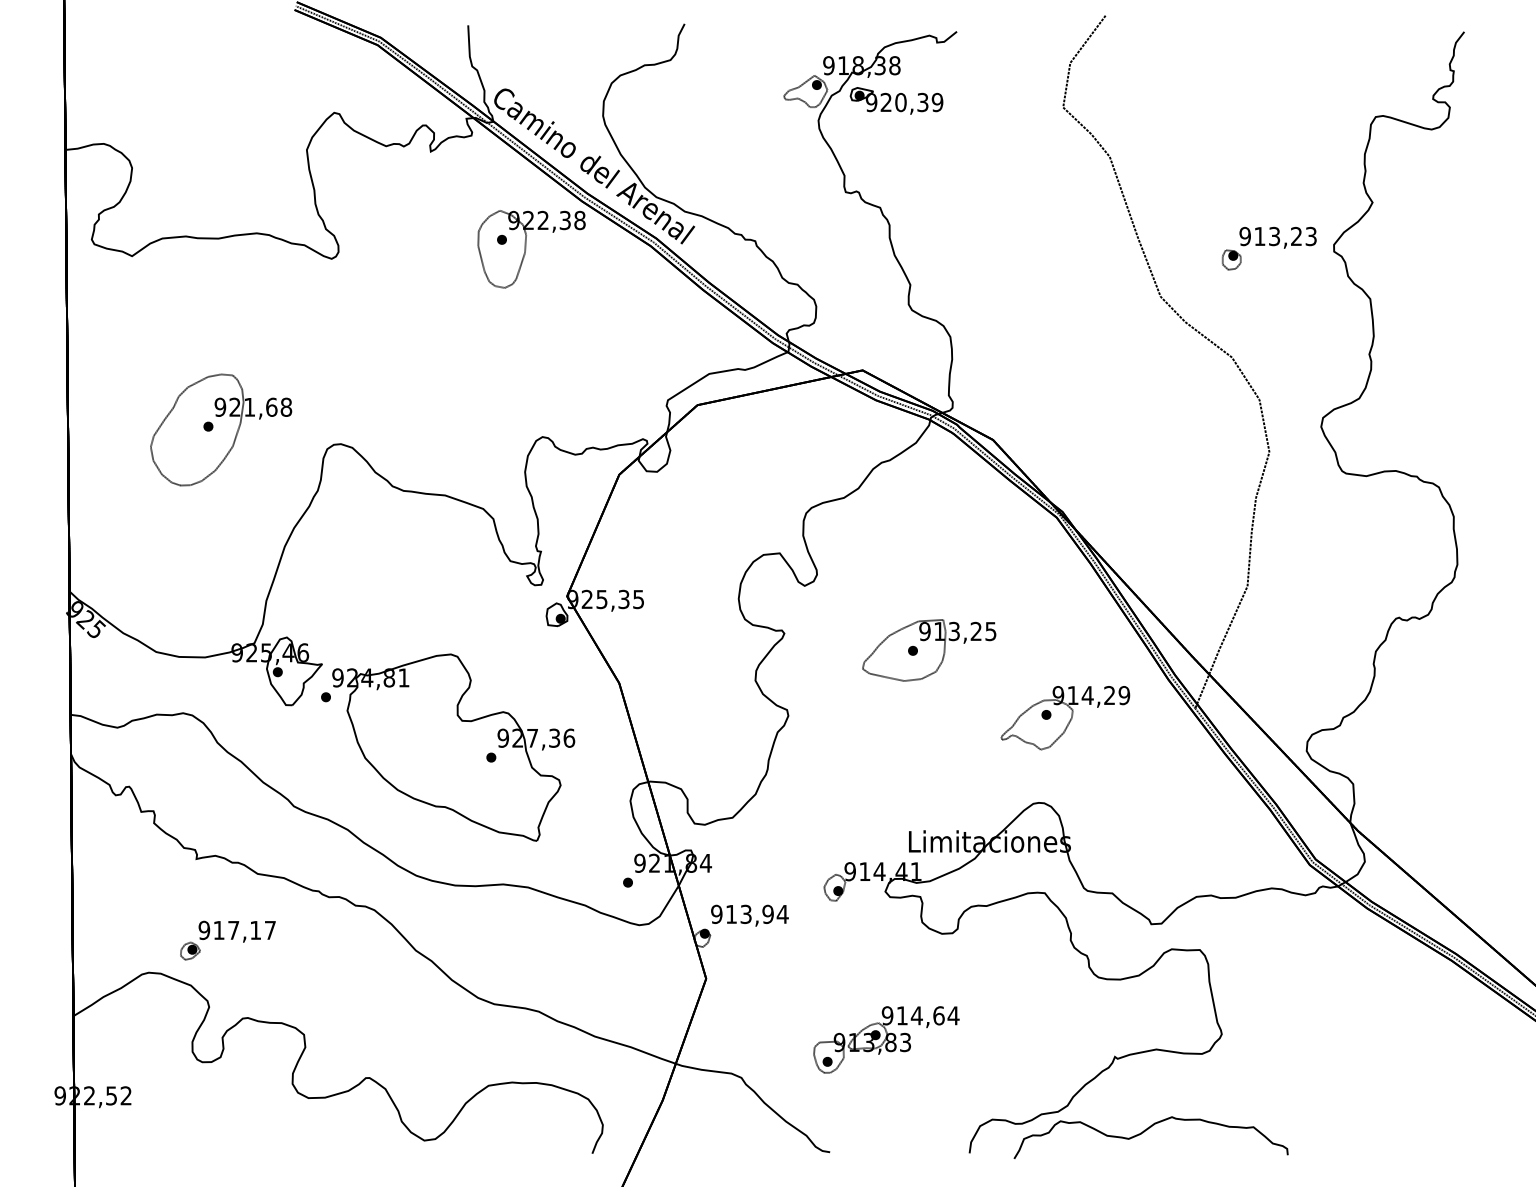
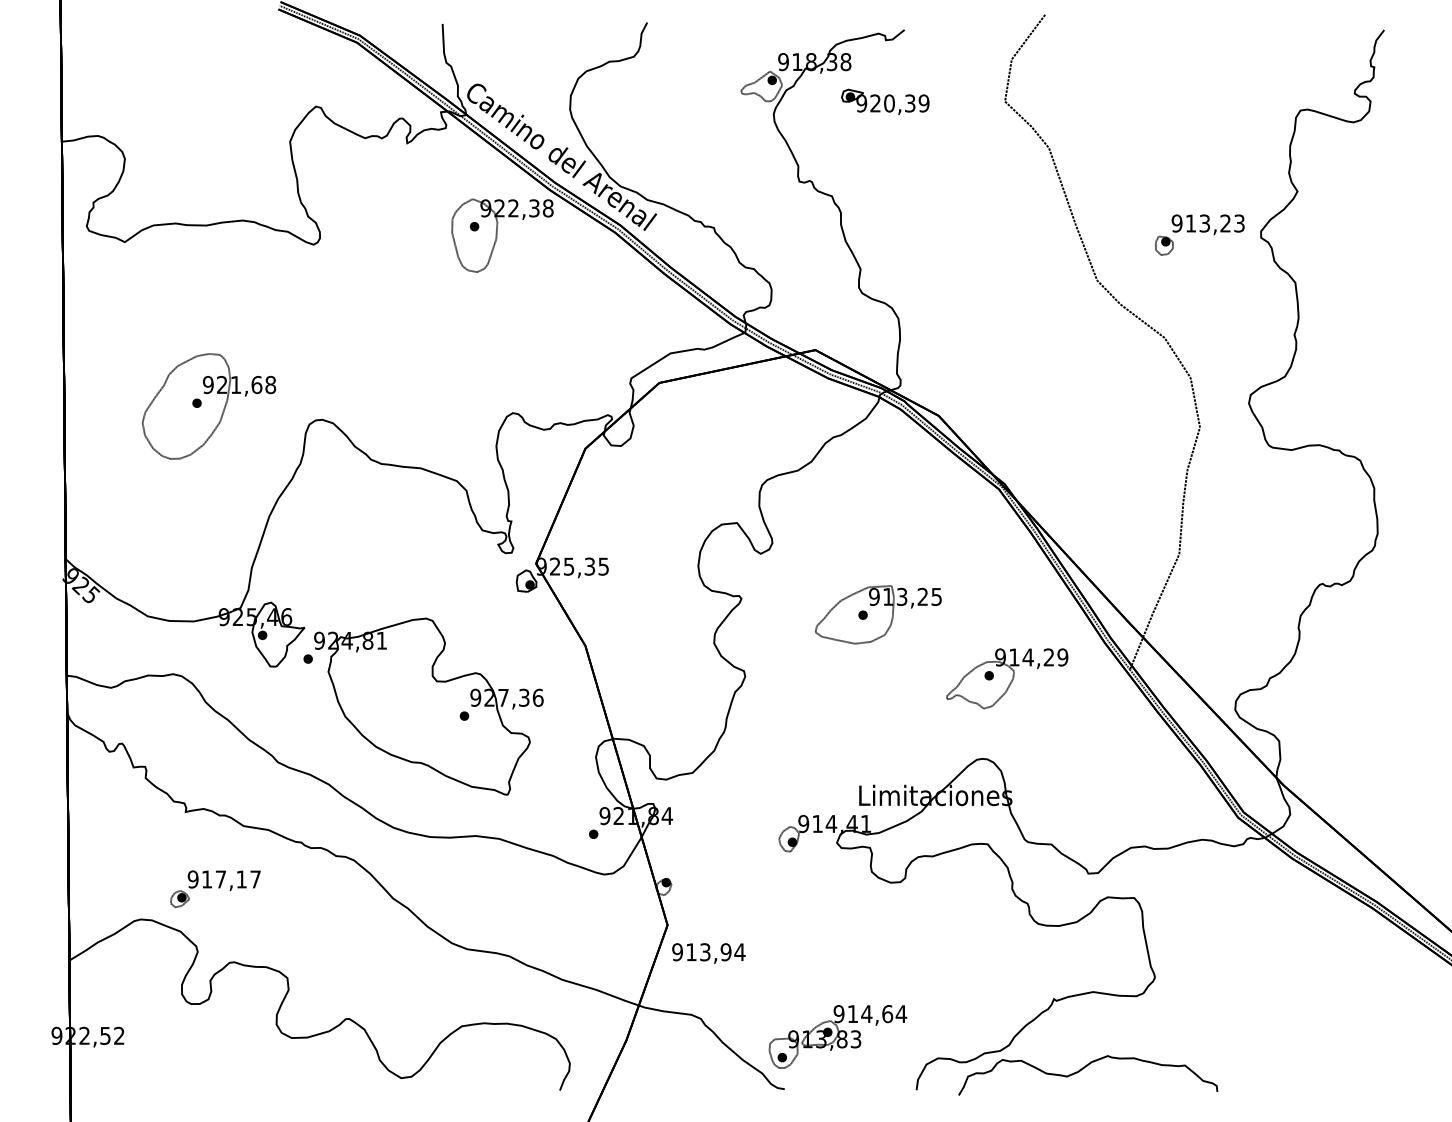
part: (896, 100) -> (885, 101), moved
text: (749, 915) -> (708, 953), moved
part: (886, 1039) -> (838, 1036), moved

